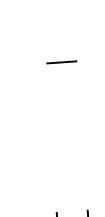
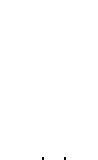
line: (61, 61) -> (53, 50), removed

